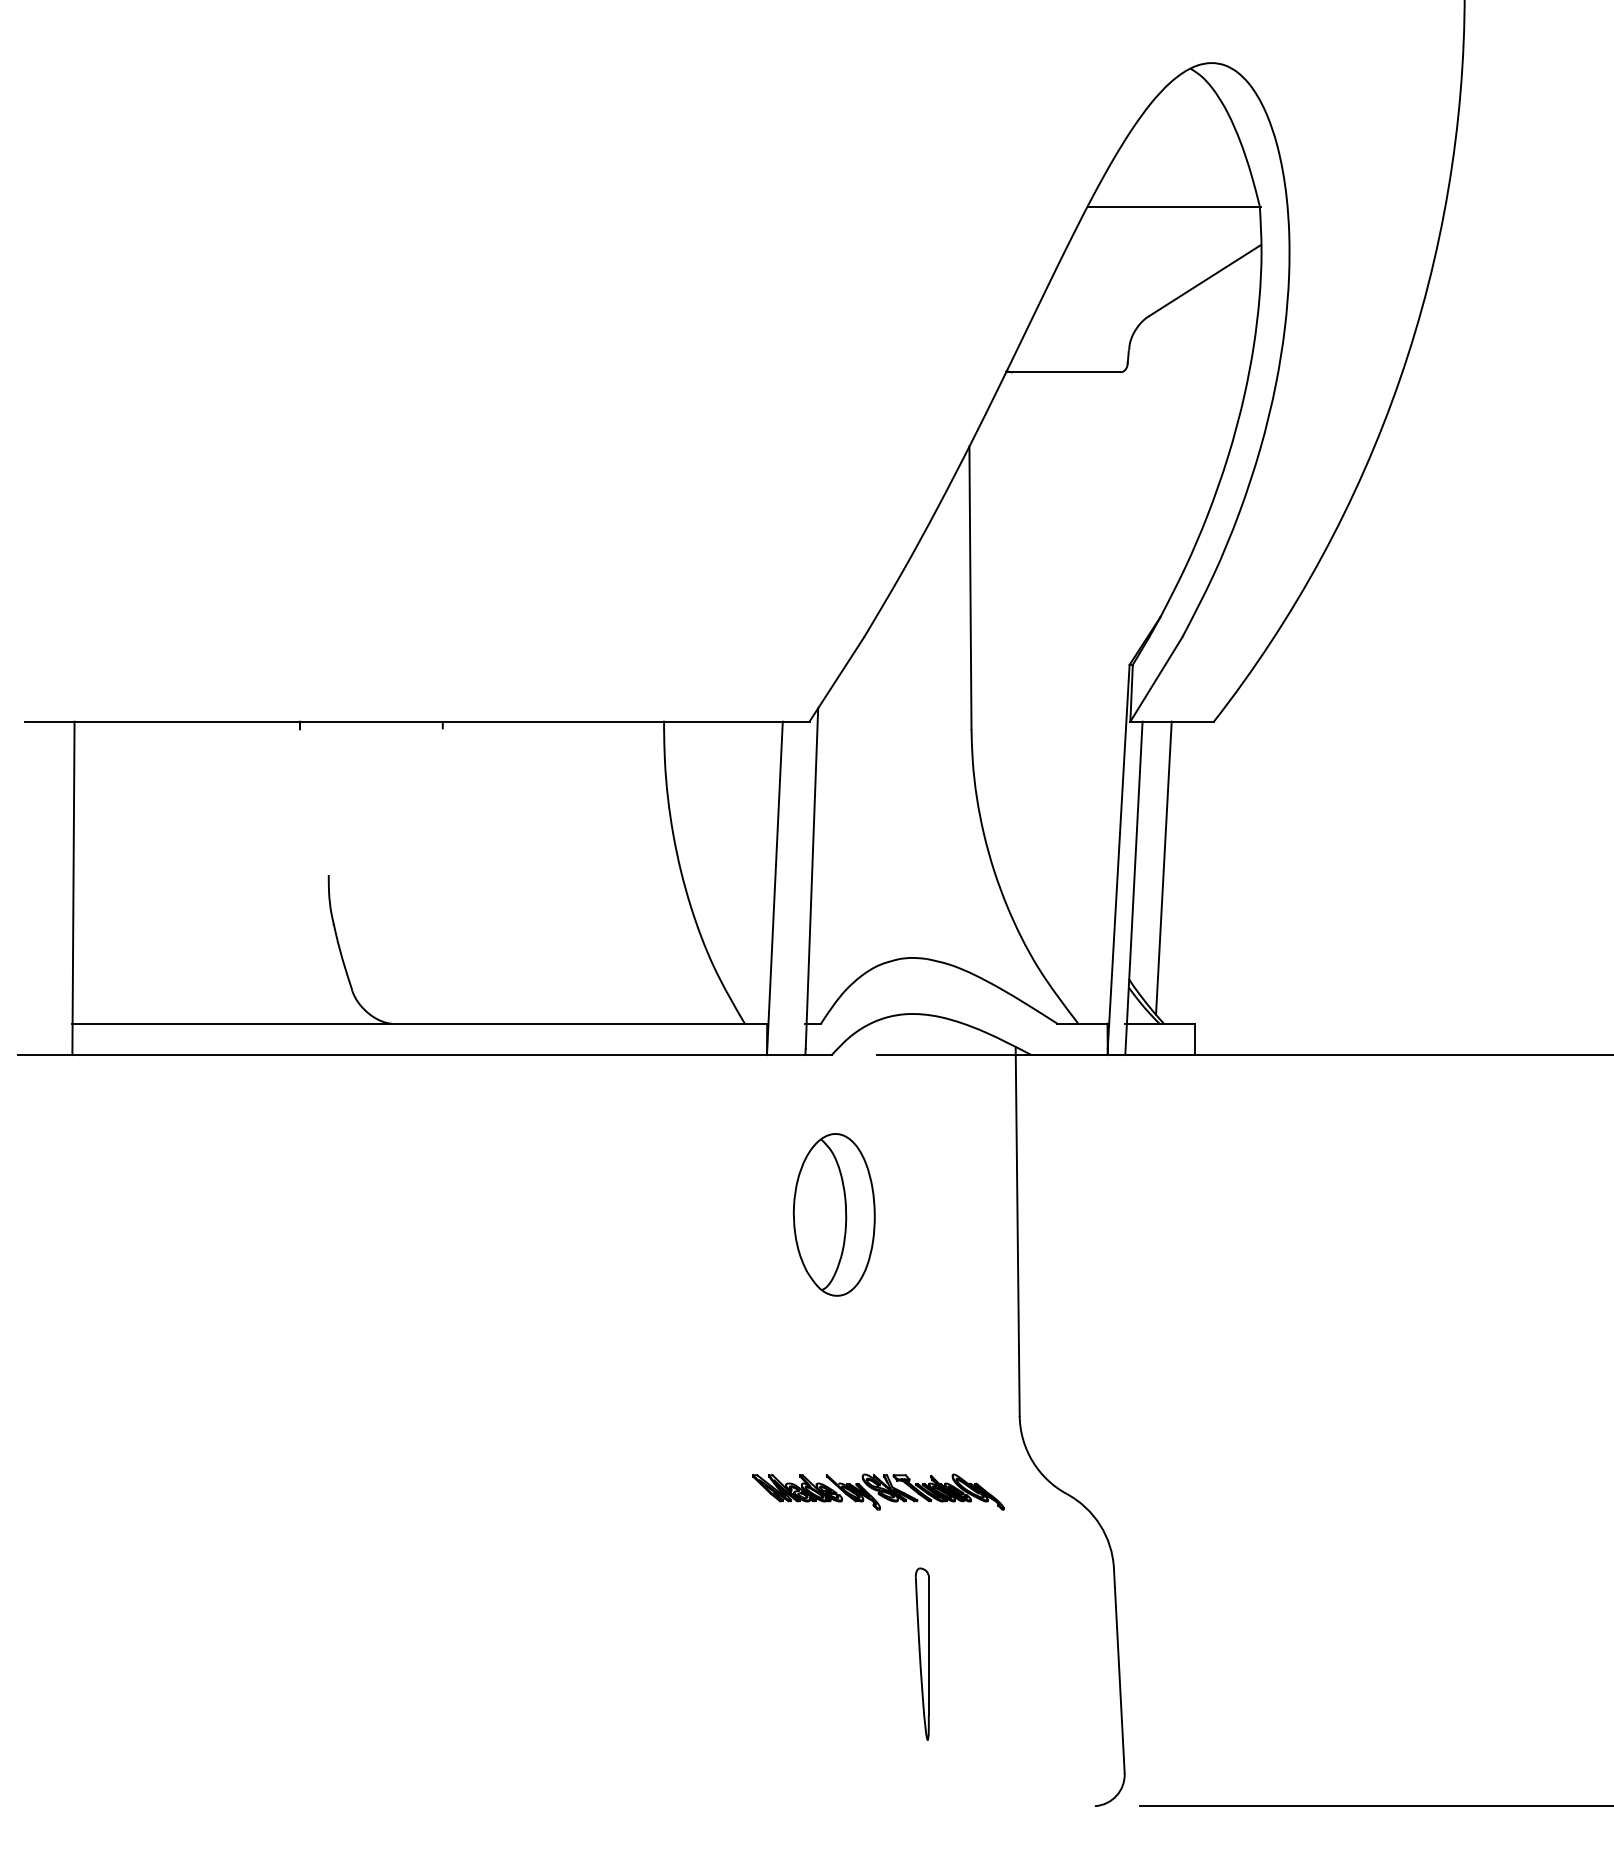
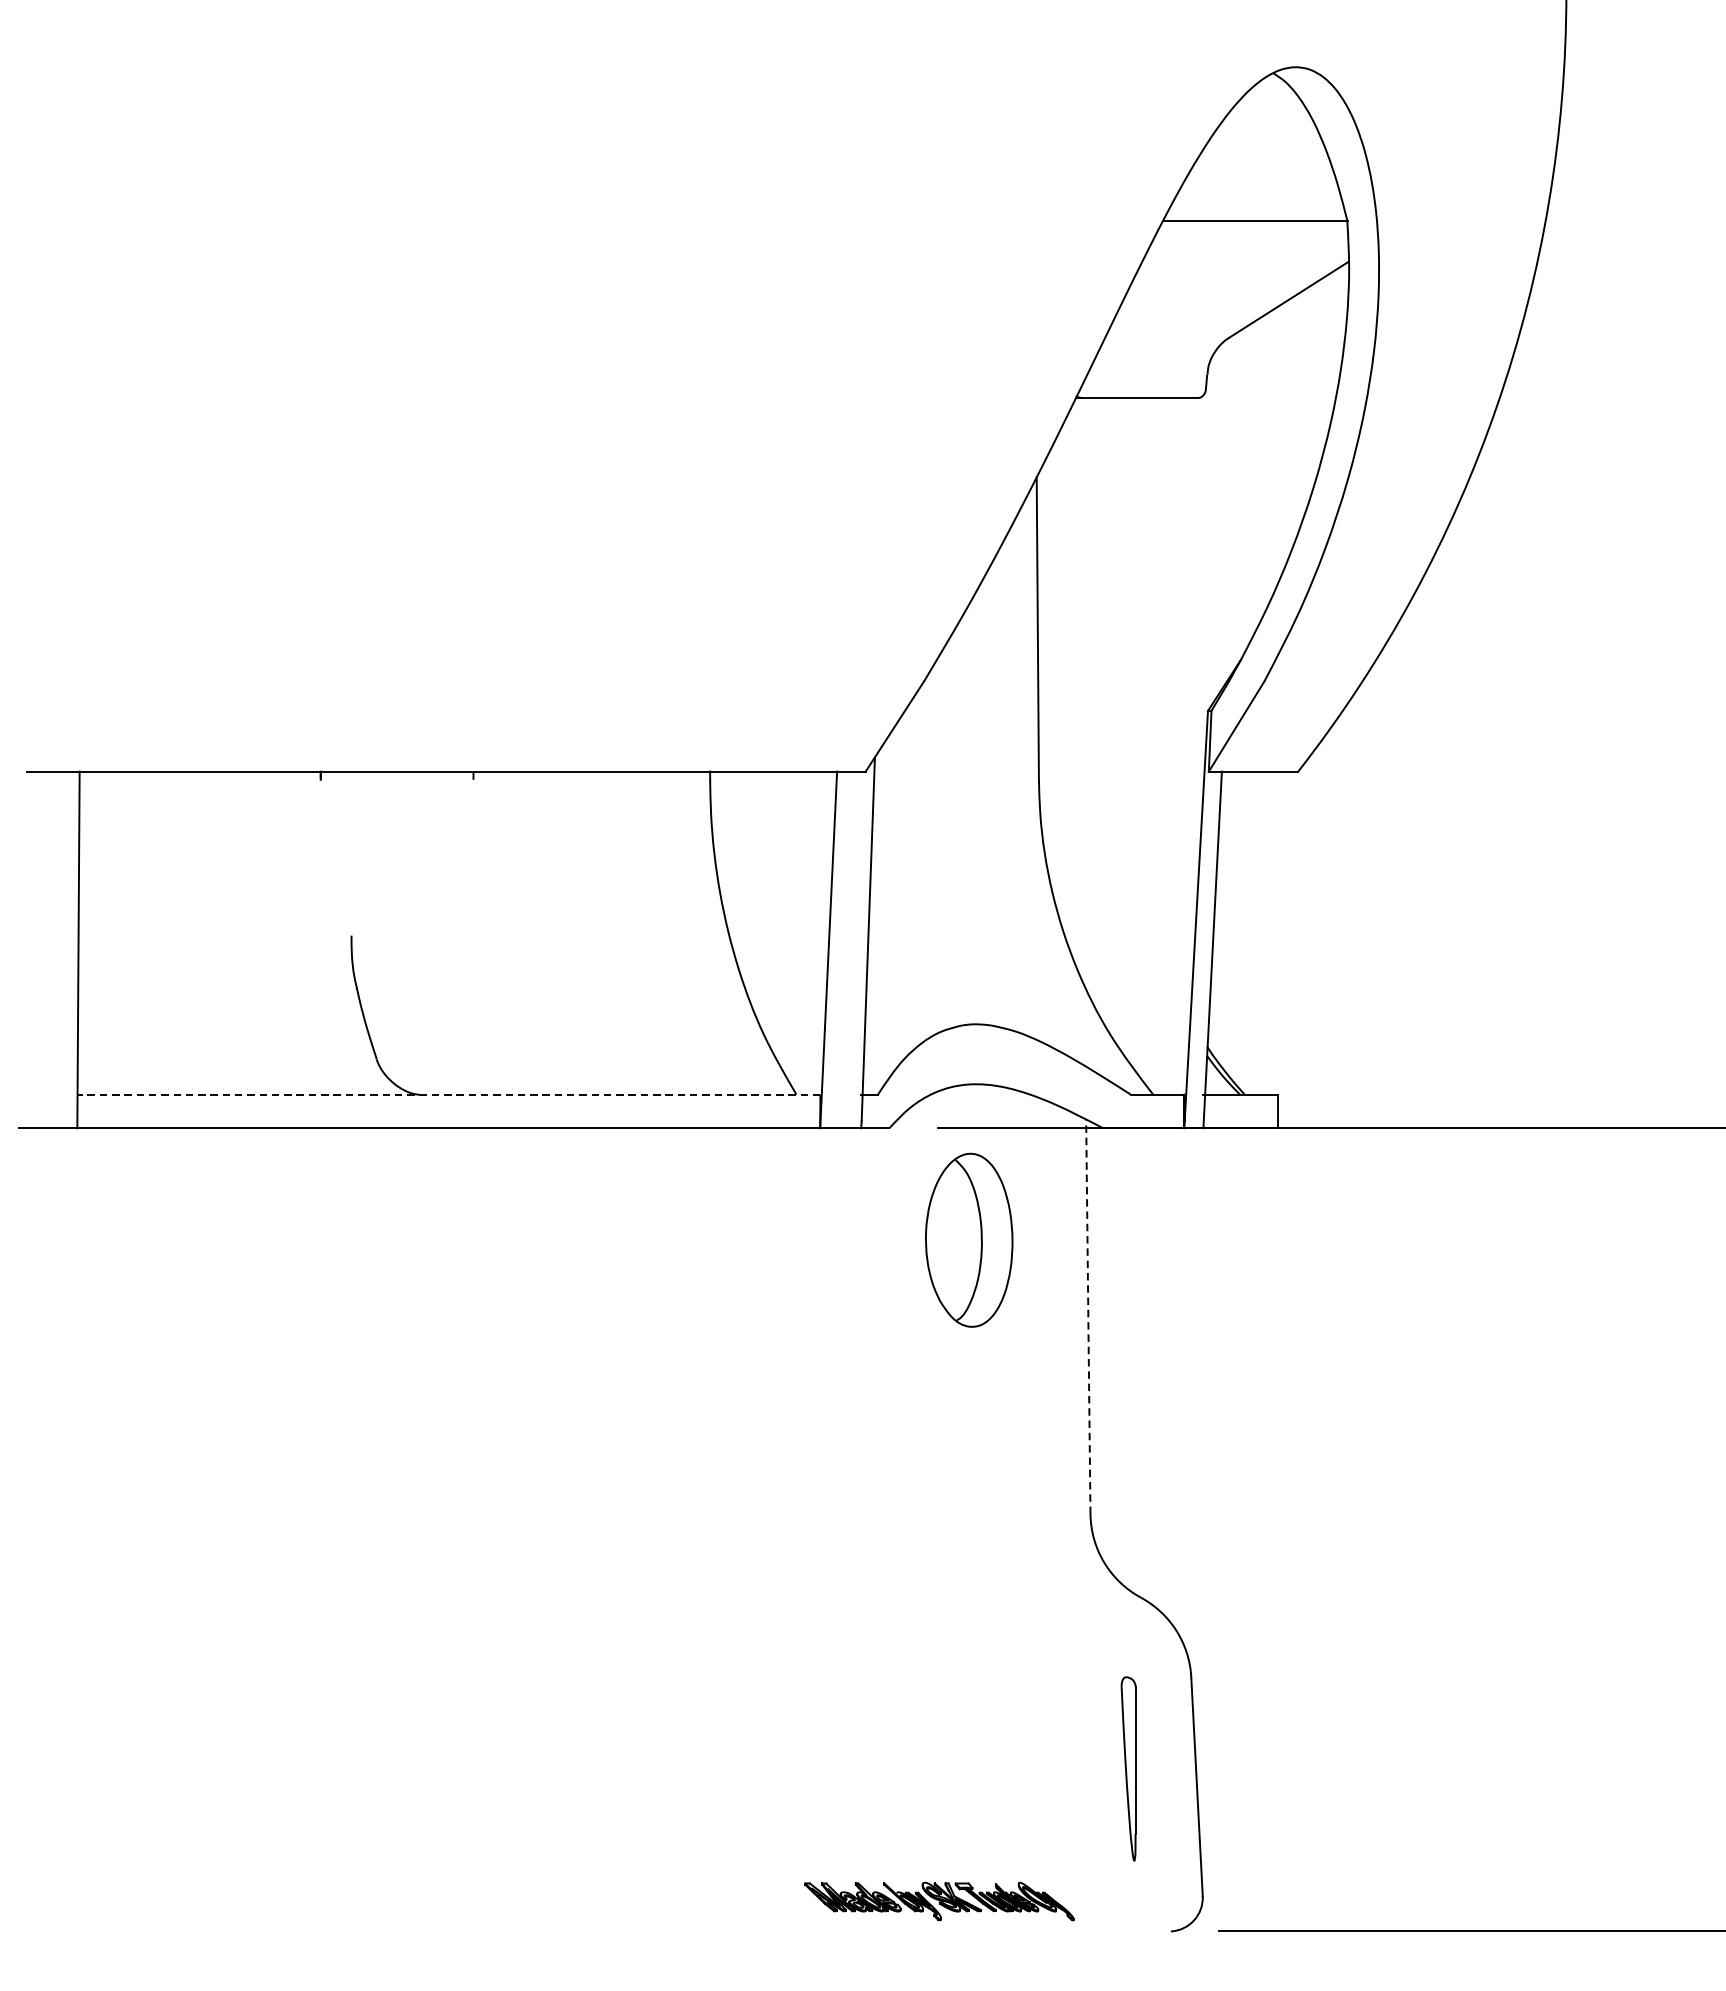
line: (1163, 867) -> (1244, 927), removed
line: (419, 1023) -> (448, 1094), solid -> dashed
part: (833, 1214) -> (968, 1239), moved
line: (1017, 1231) -> (1088, 1316), solid -> dashed
part: (878, 1491) -> (939, 1900), moved
part: (922, 1653) -> (1128, 1768), moved

